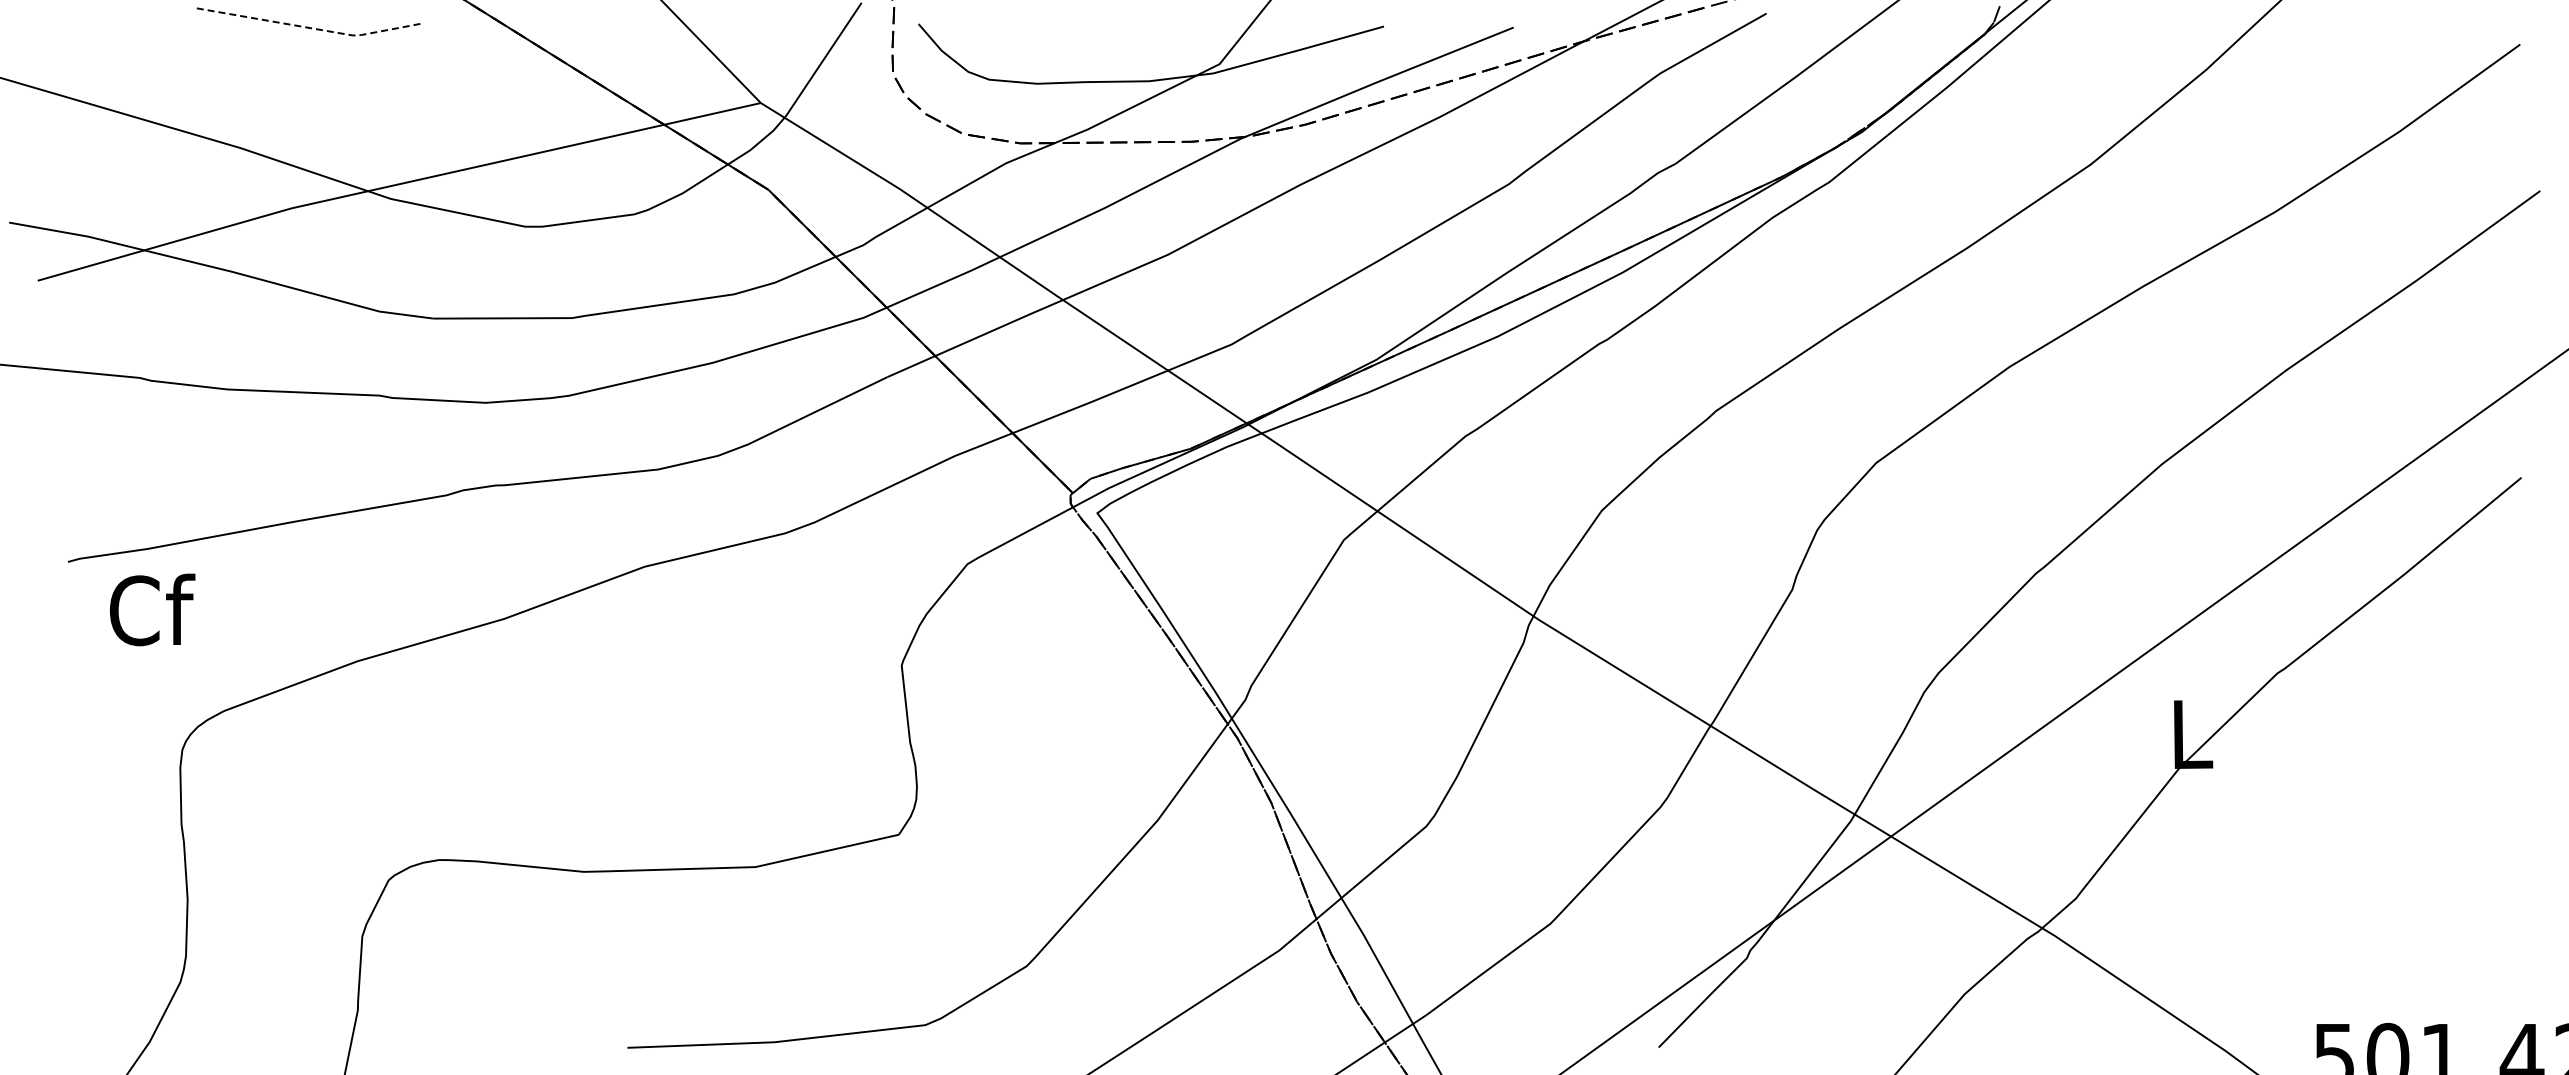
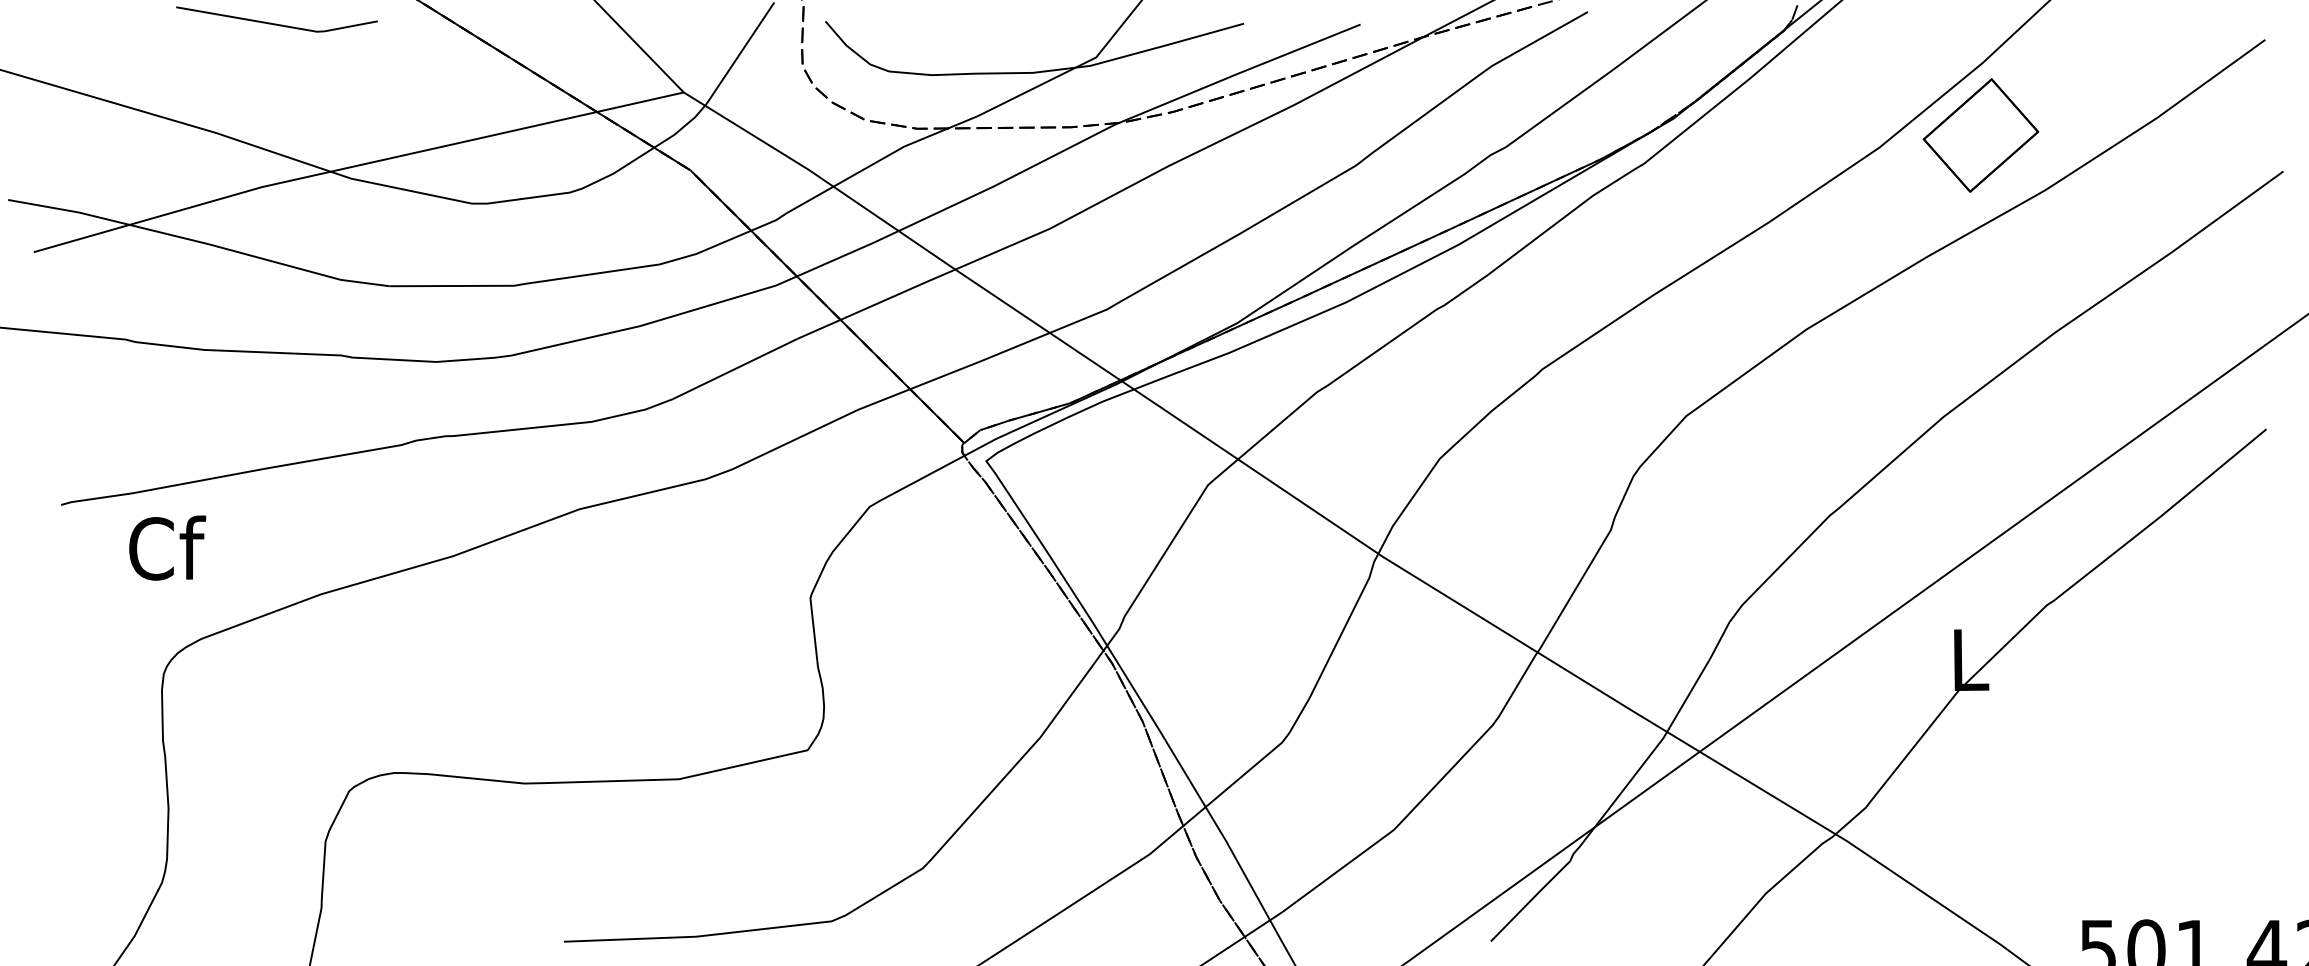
line: (308, 27) -> (277, 24), dashed -> solid
part: (2203, 150) -> (1980, 135), added
text: (152, 609) -> (167, 547), moved

